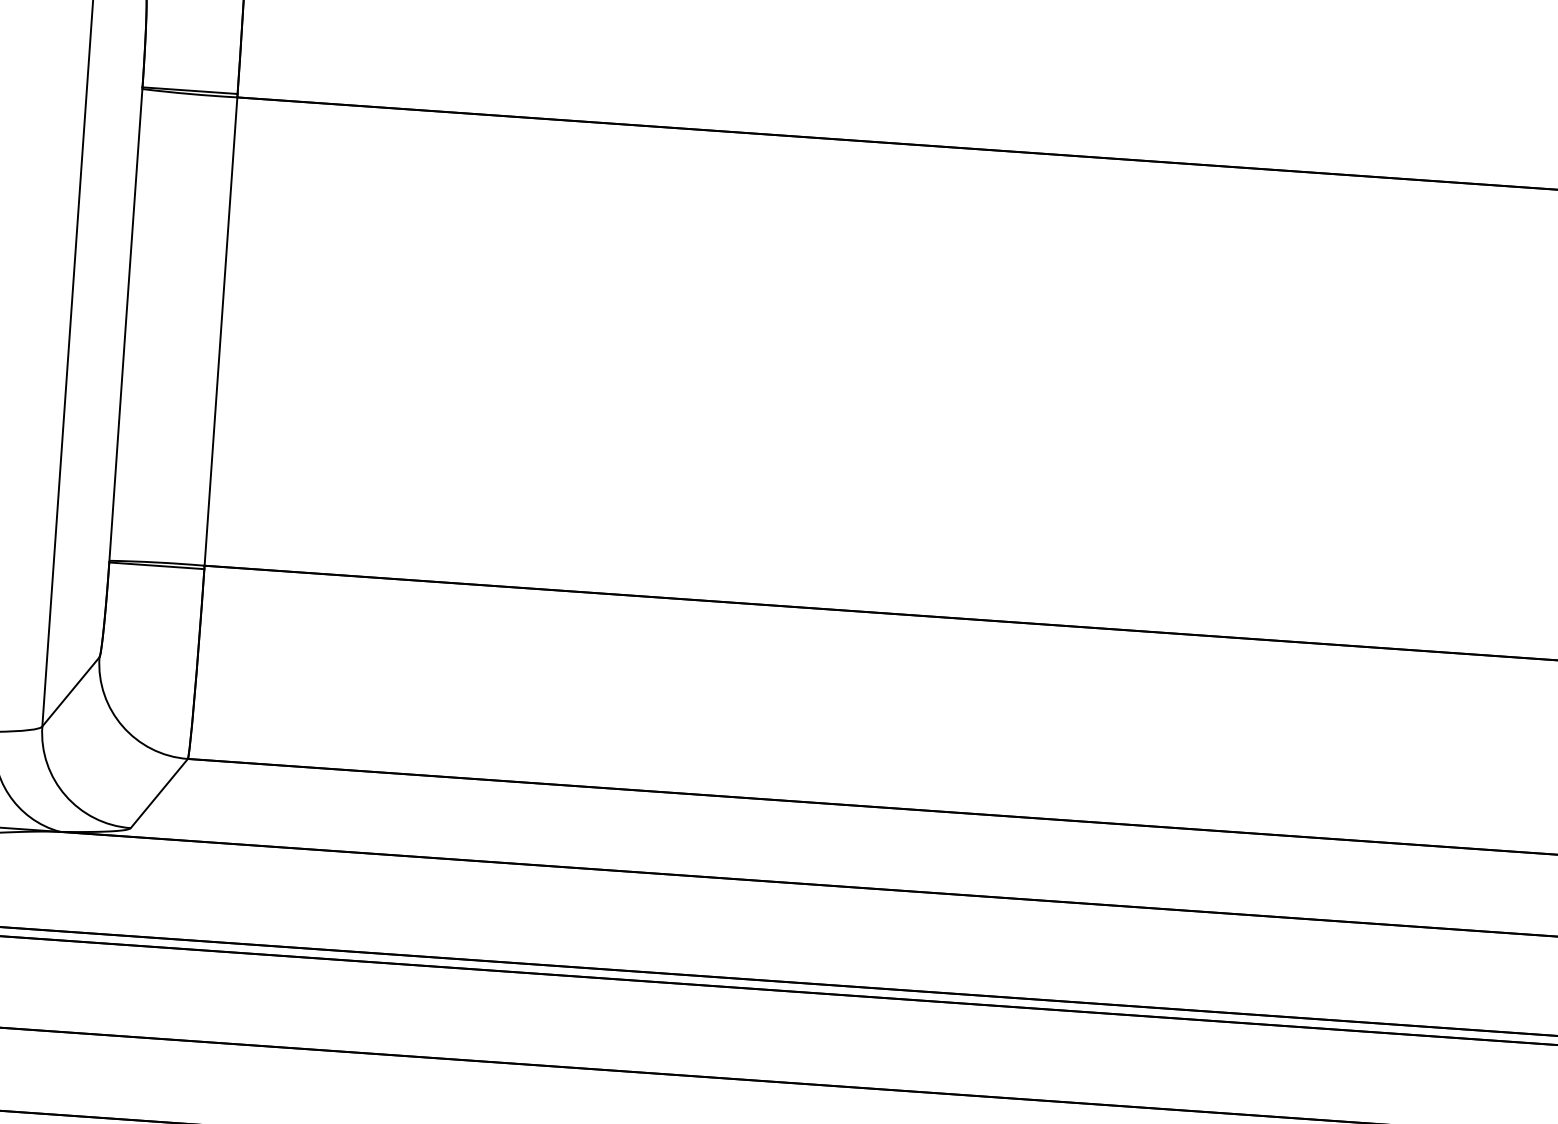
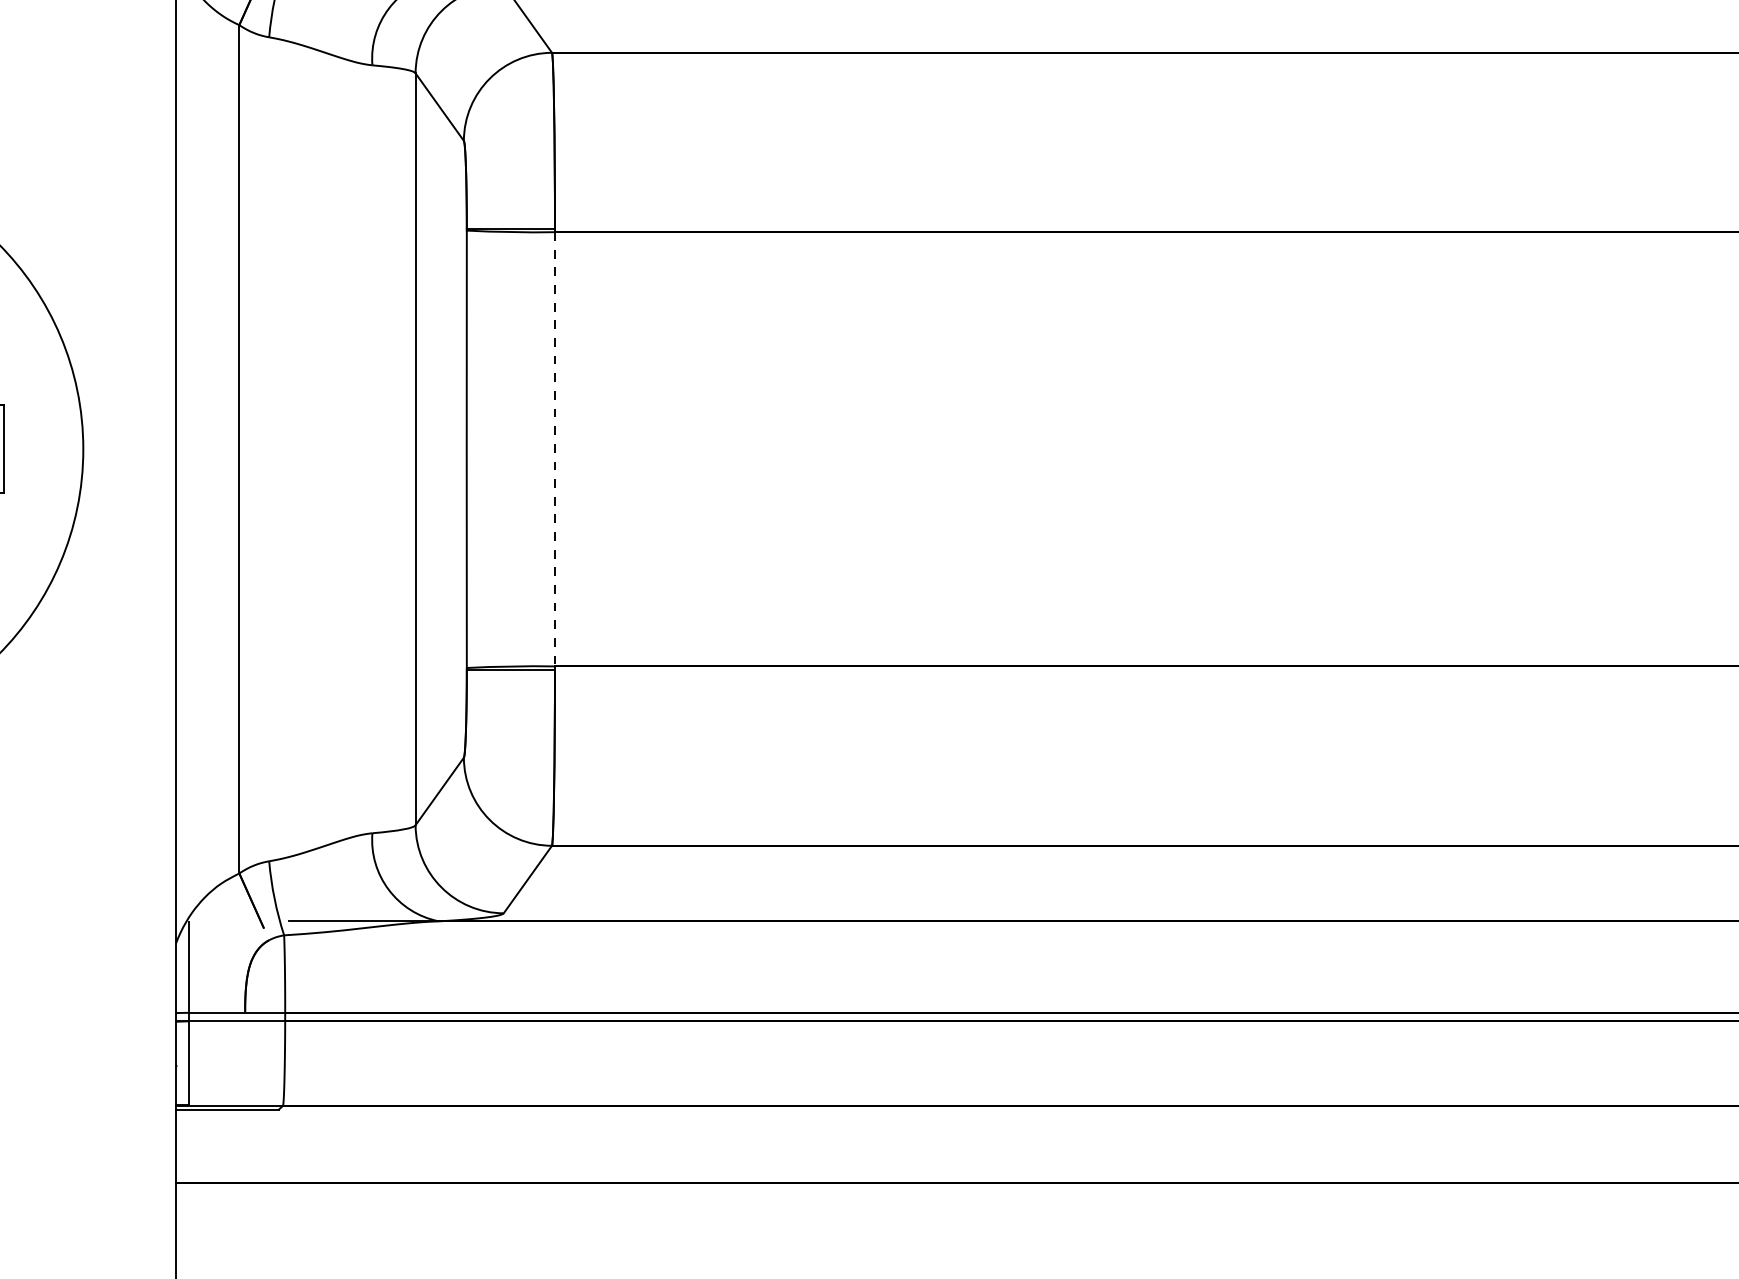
line: (220, 331) -> (554, 449), solid -> dashed

